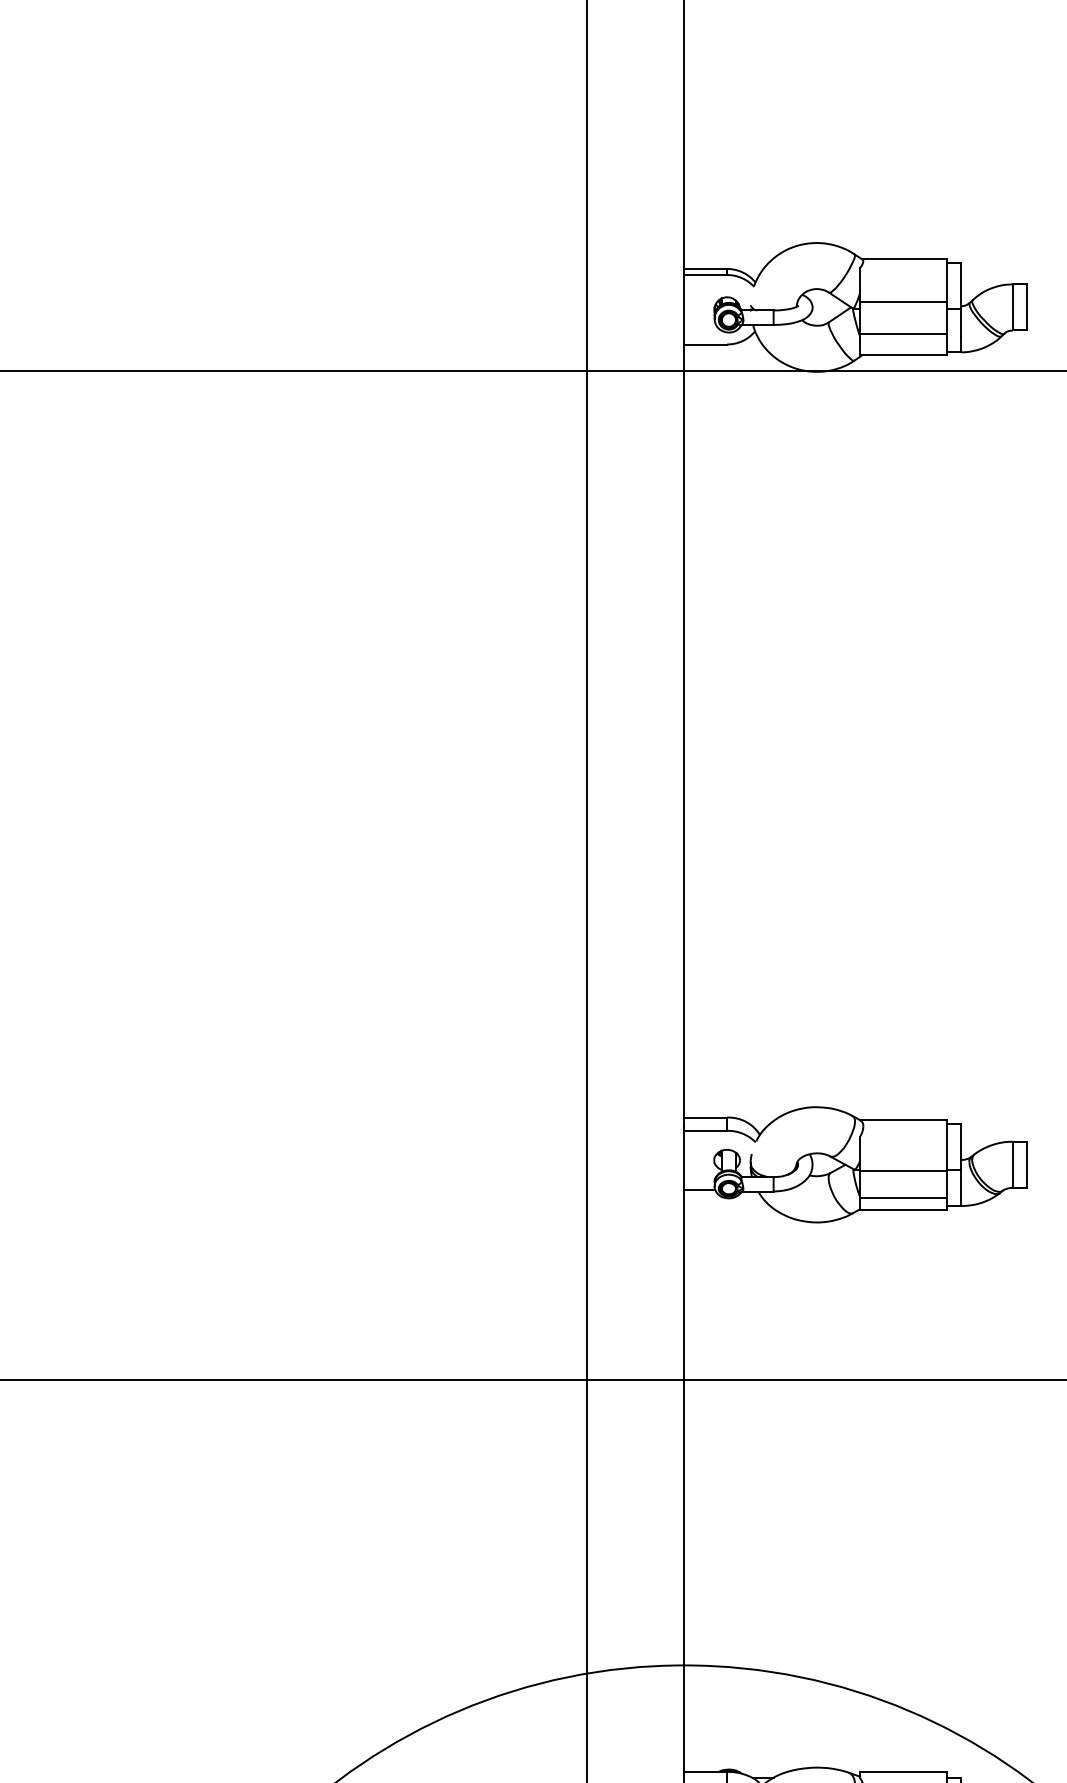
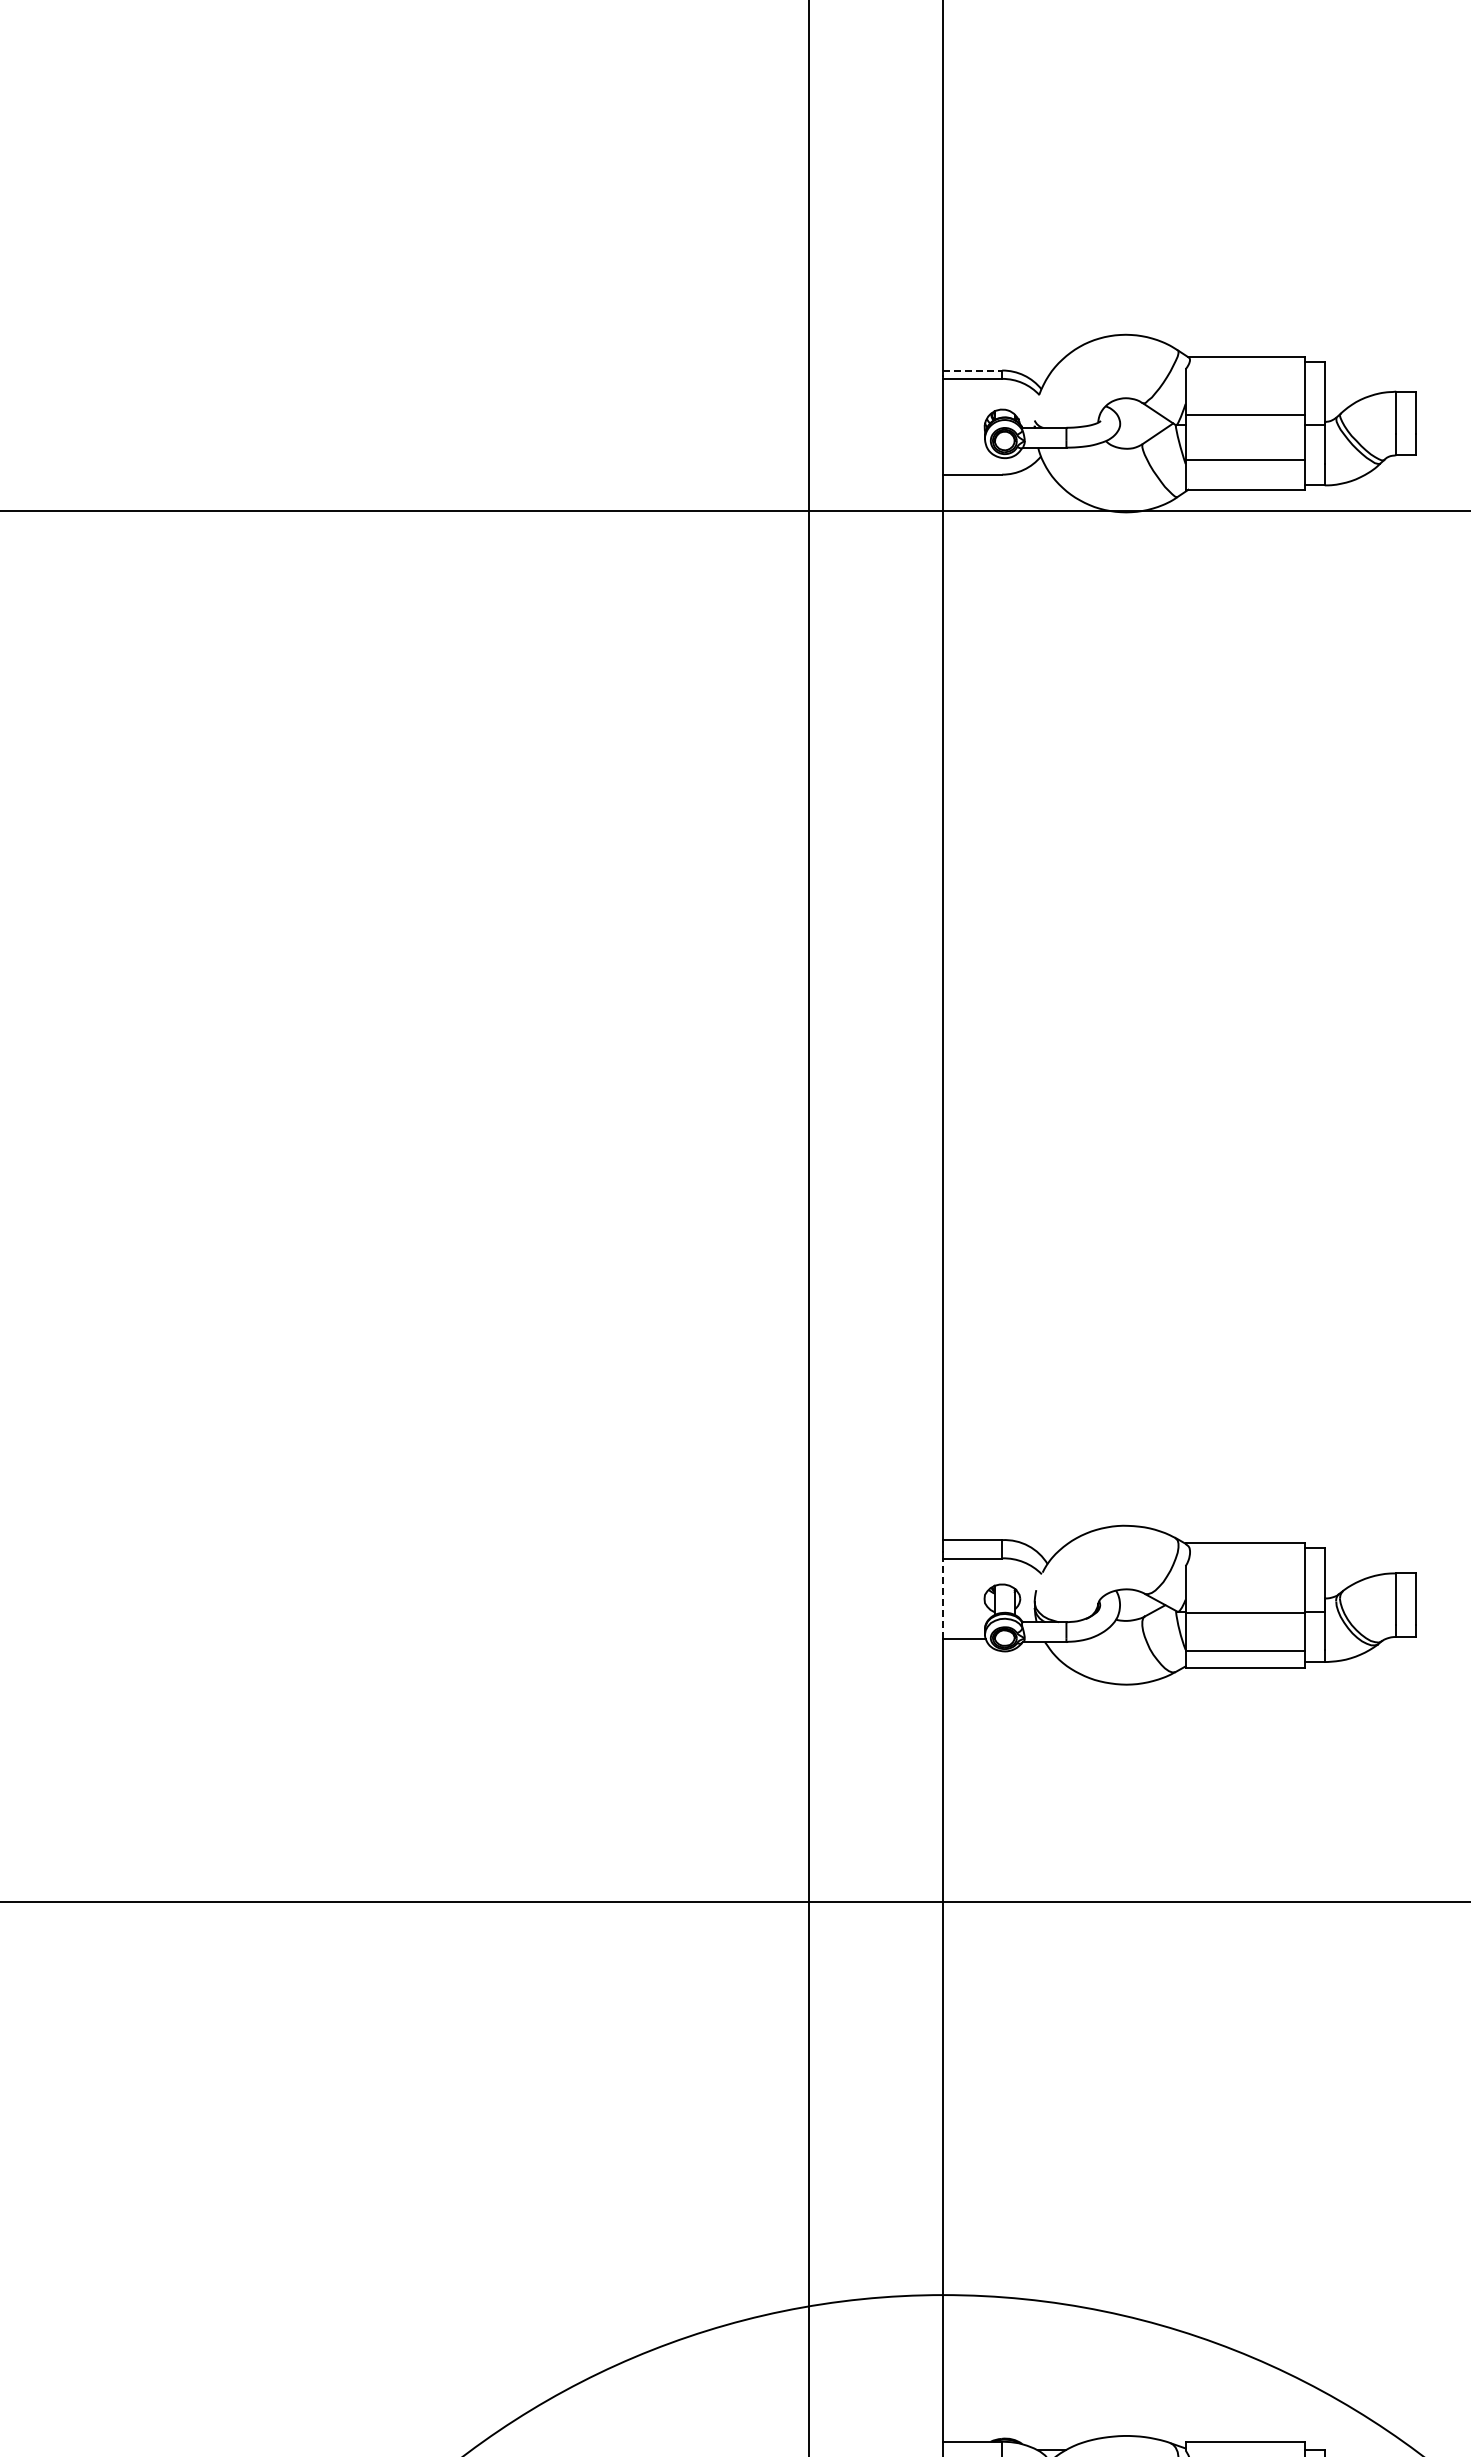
line: (705, 268) -> (972, 370), solid -> dashed
line: (683, 1159) -> (942, 1598), solid -> dashed

